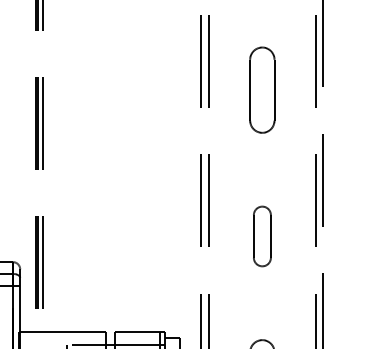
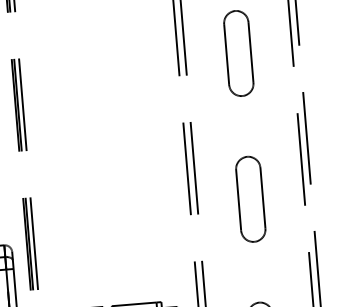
part: (262, 236) -> (250, 199), size x1.43

